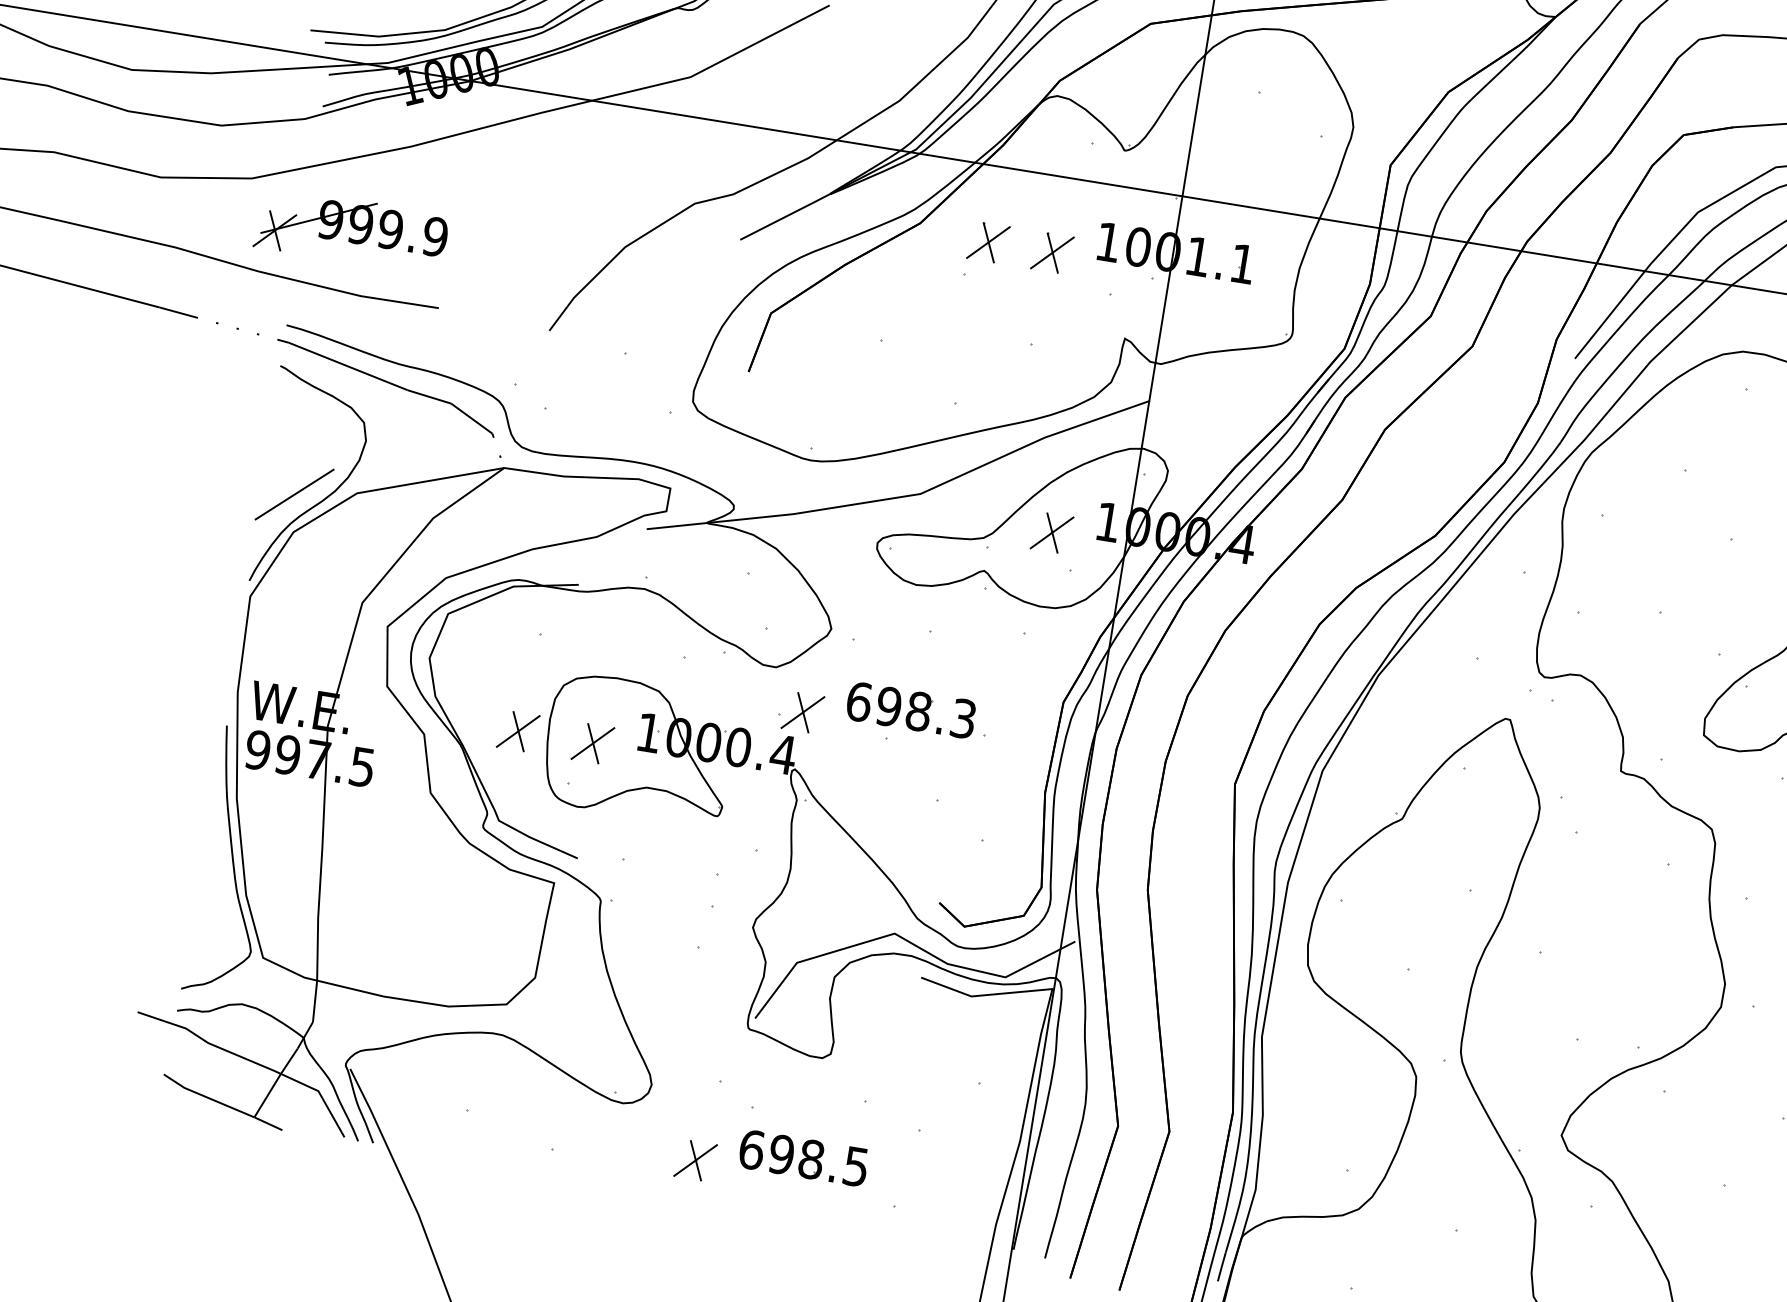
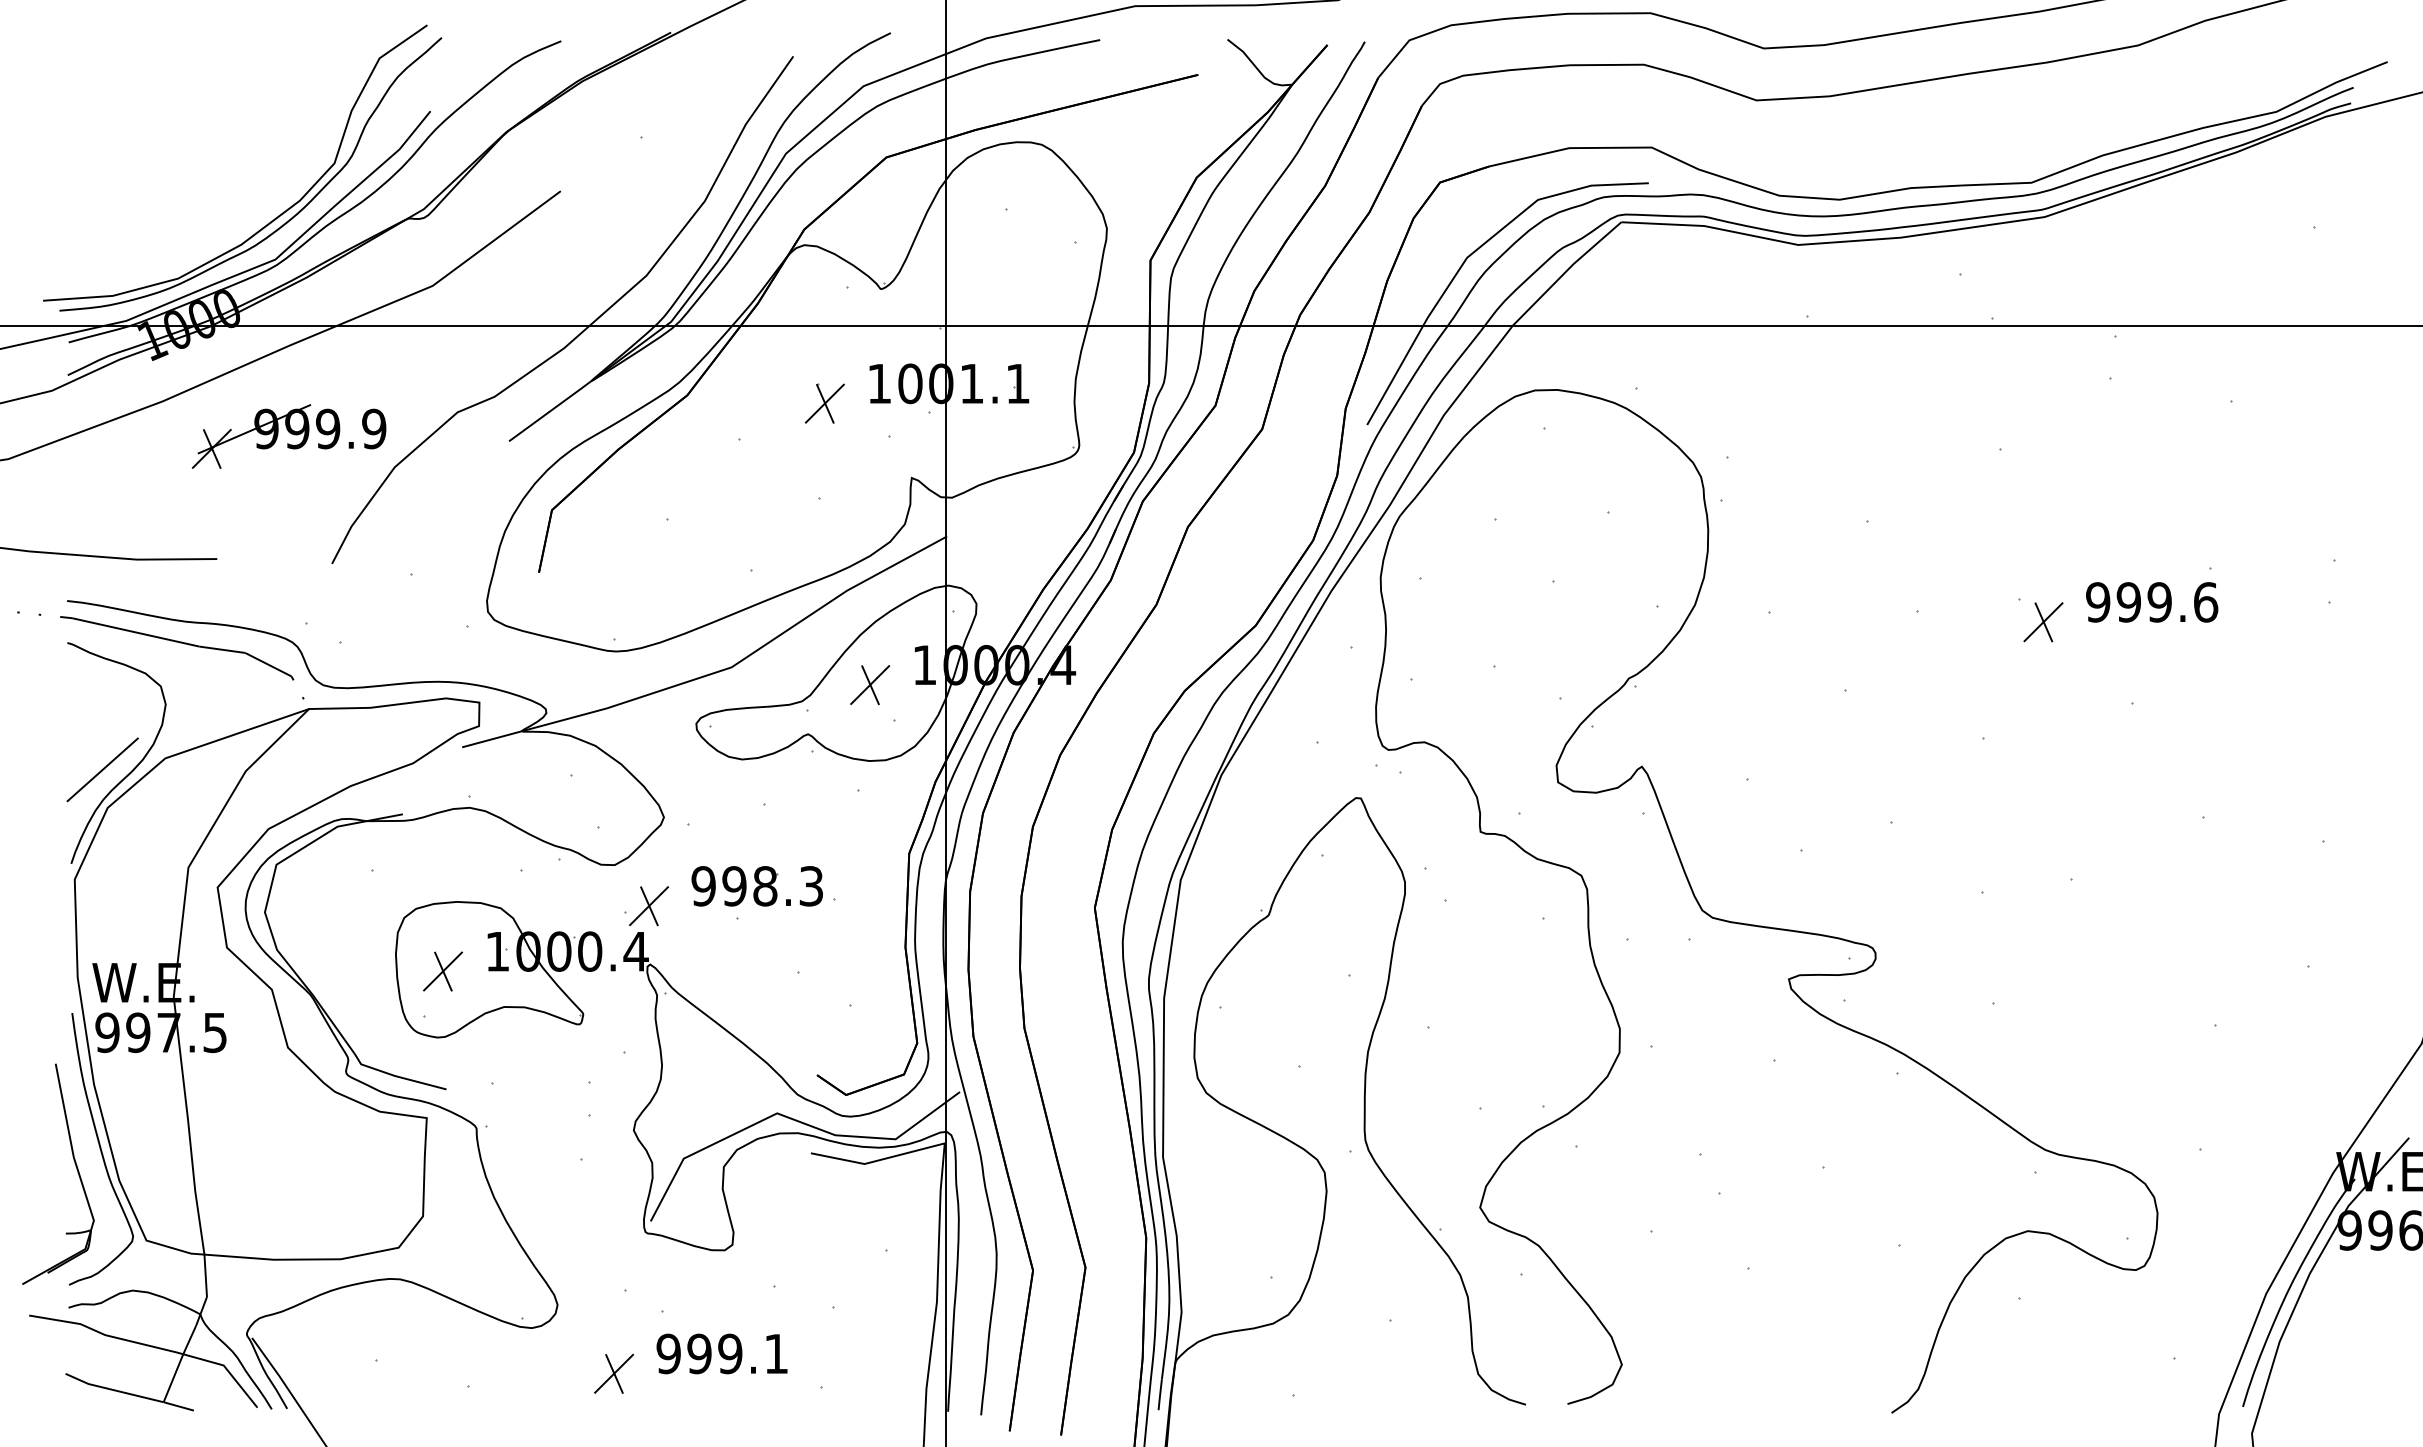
part: (351, 230) -> (288, 436), moved
part: (988, 242) -> (758, 403), removed
text: (858, 702) -> (703, 886), 698.3 -> 998.3
part: (517, 731) -> (365, 971), removed
part: (205, 874) -> (75, 1166), added
text: (802, 1157) -> (721, 1353), 698.5 -> 999.1

